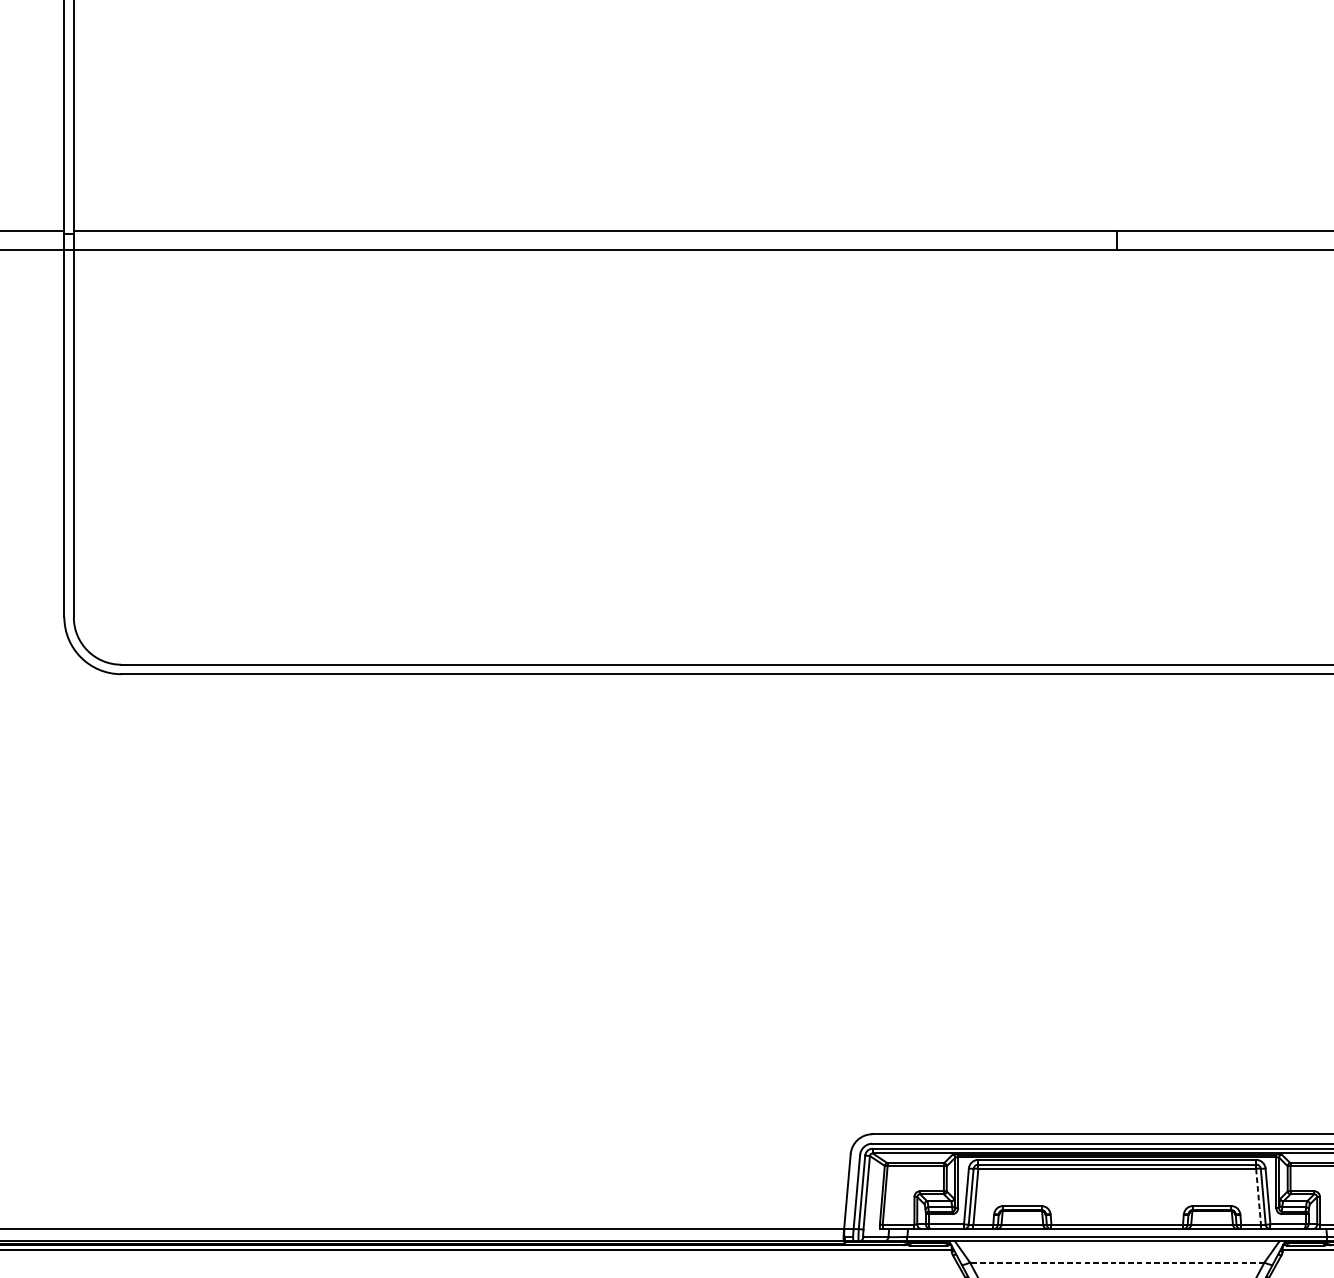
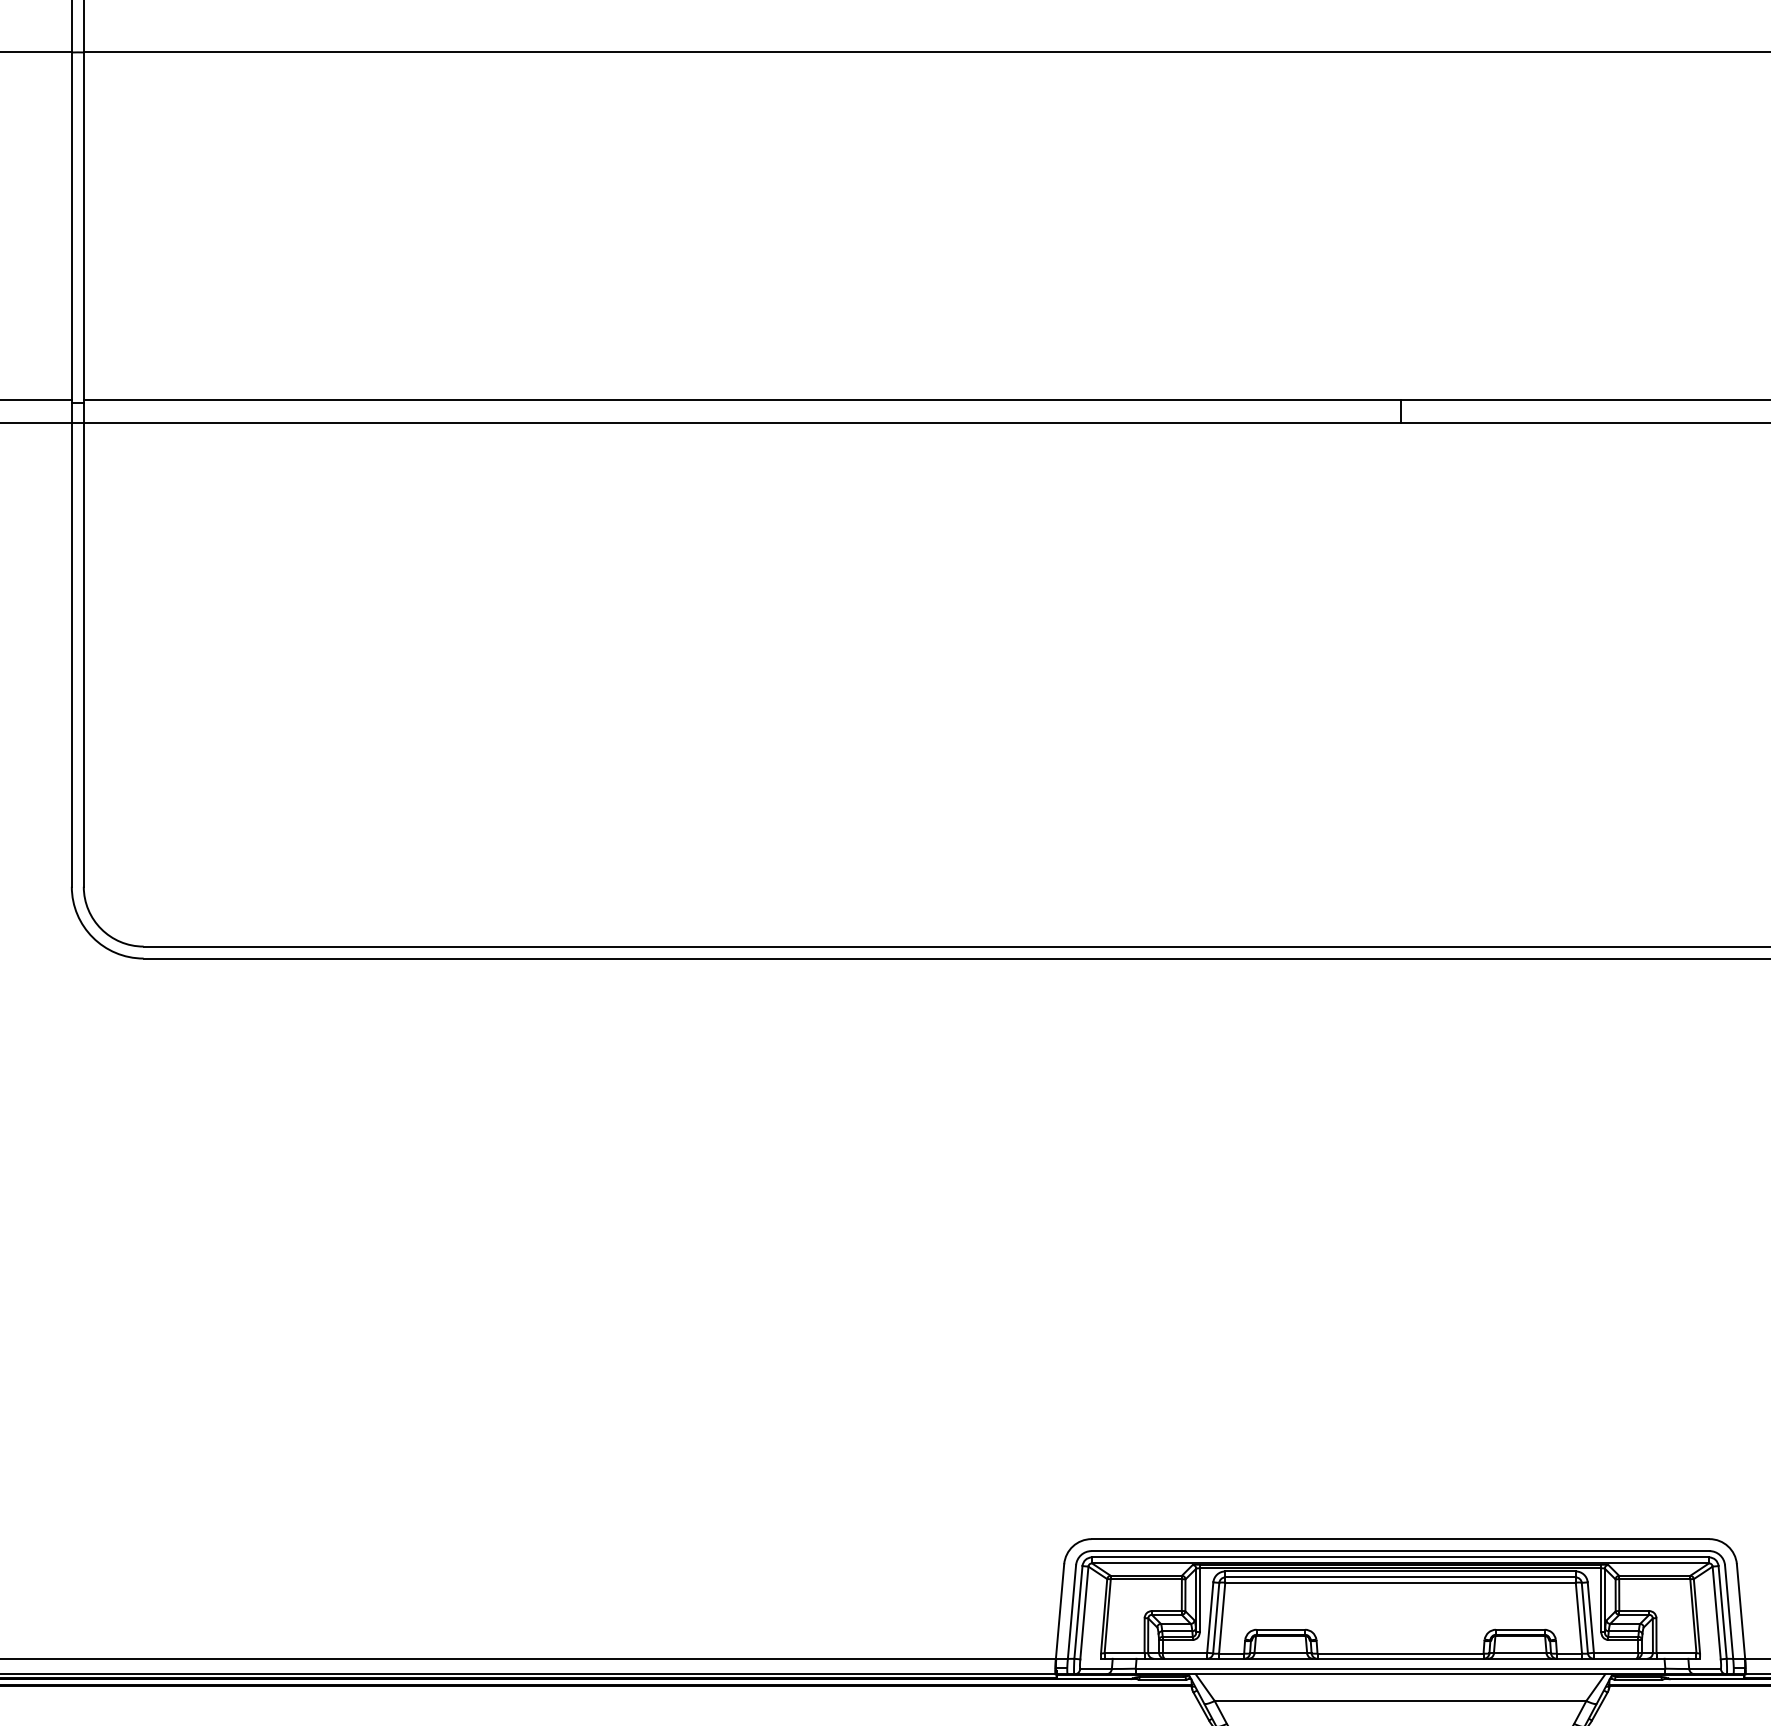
line: (1258, 1197) -> (1578, 1618), dashed -> solid
line: (1117, 1262) -> (1400, 1701), dashed -> solid

